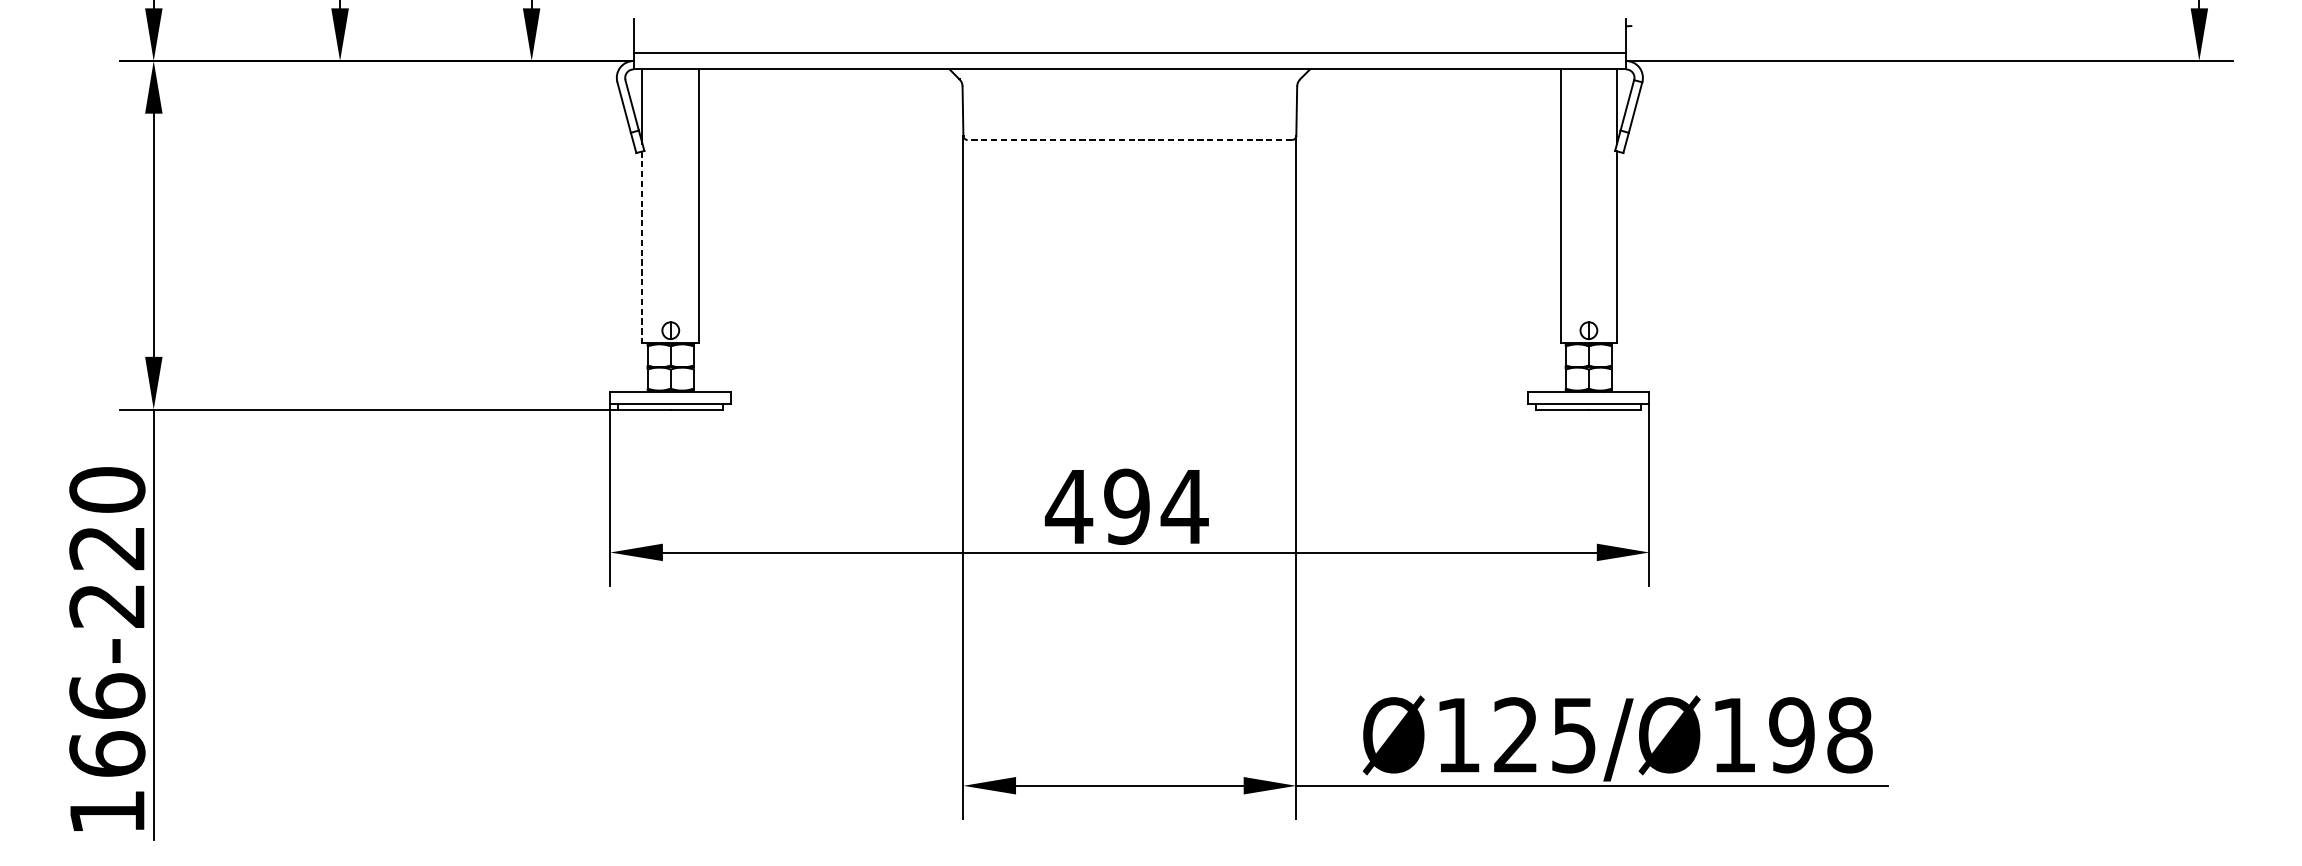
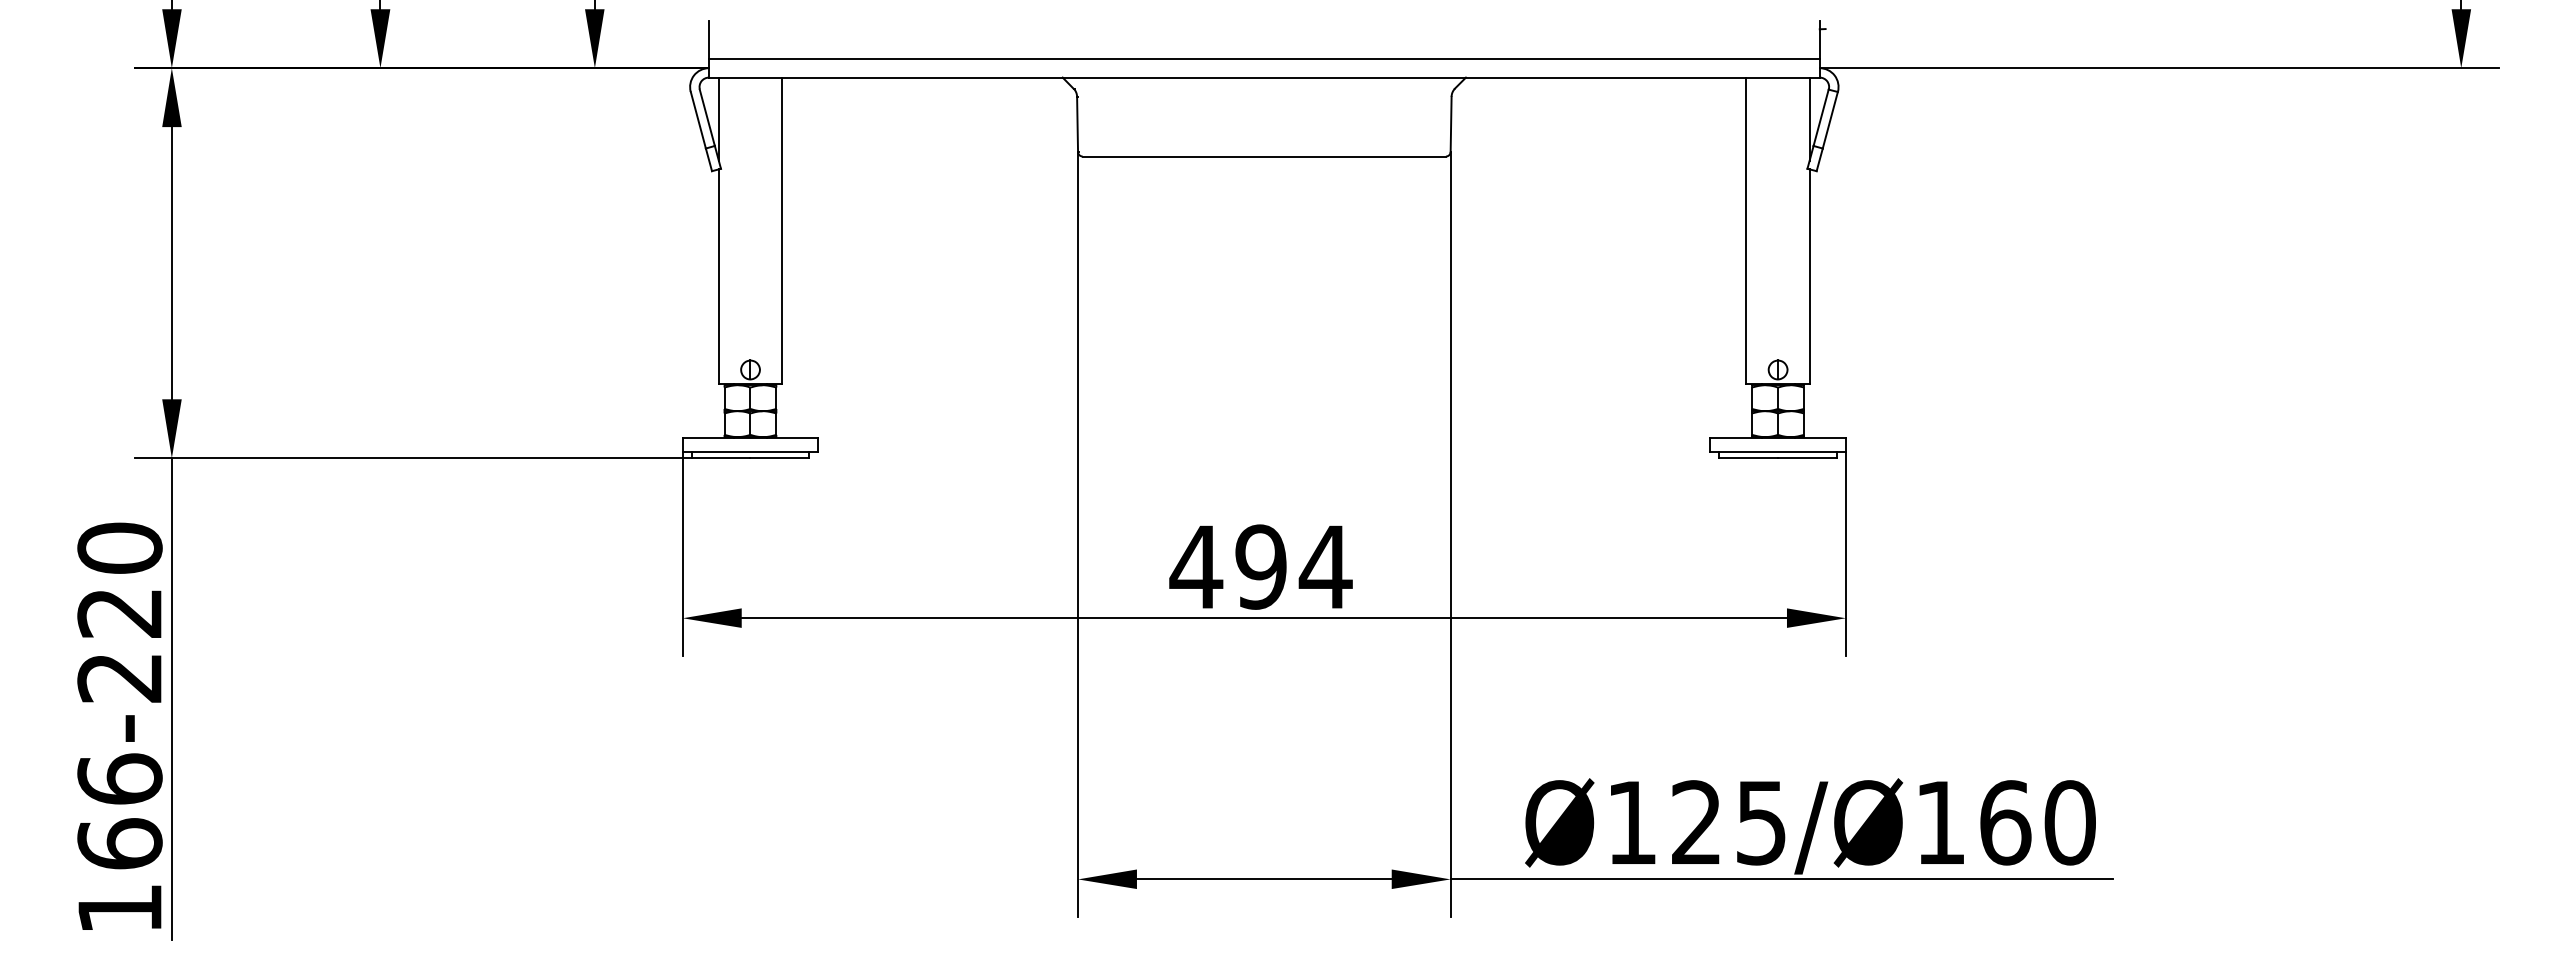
line: (1130, 139) -> (1264, 156), dashed -> solid
line: (642, 248) -> (718, 277), dashed -> solid
text: (1820, 735) -> (2037, 822), Ø125/Ø198 -> Ø125/Ø160

